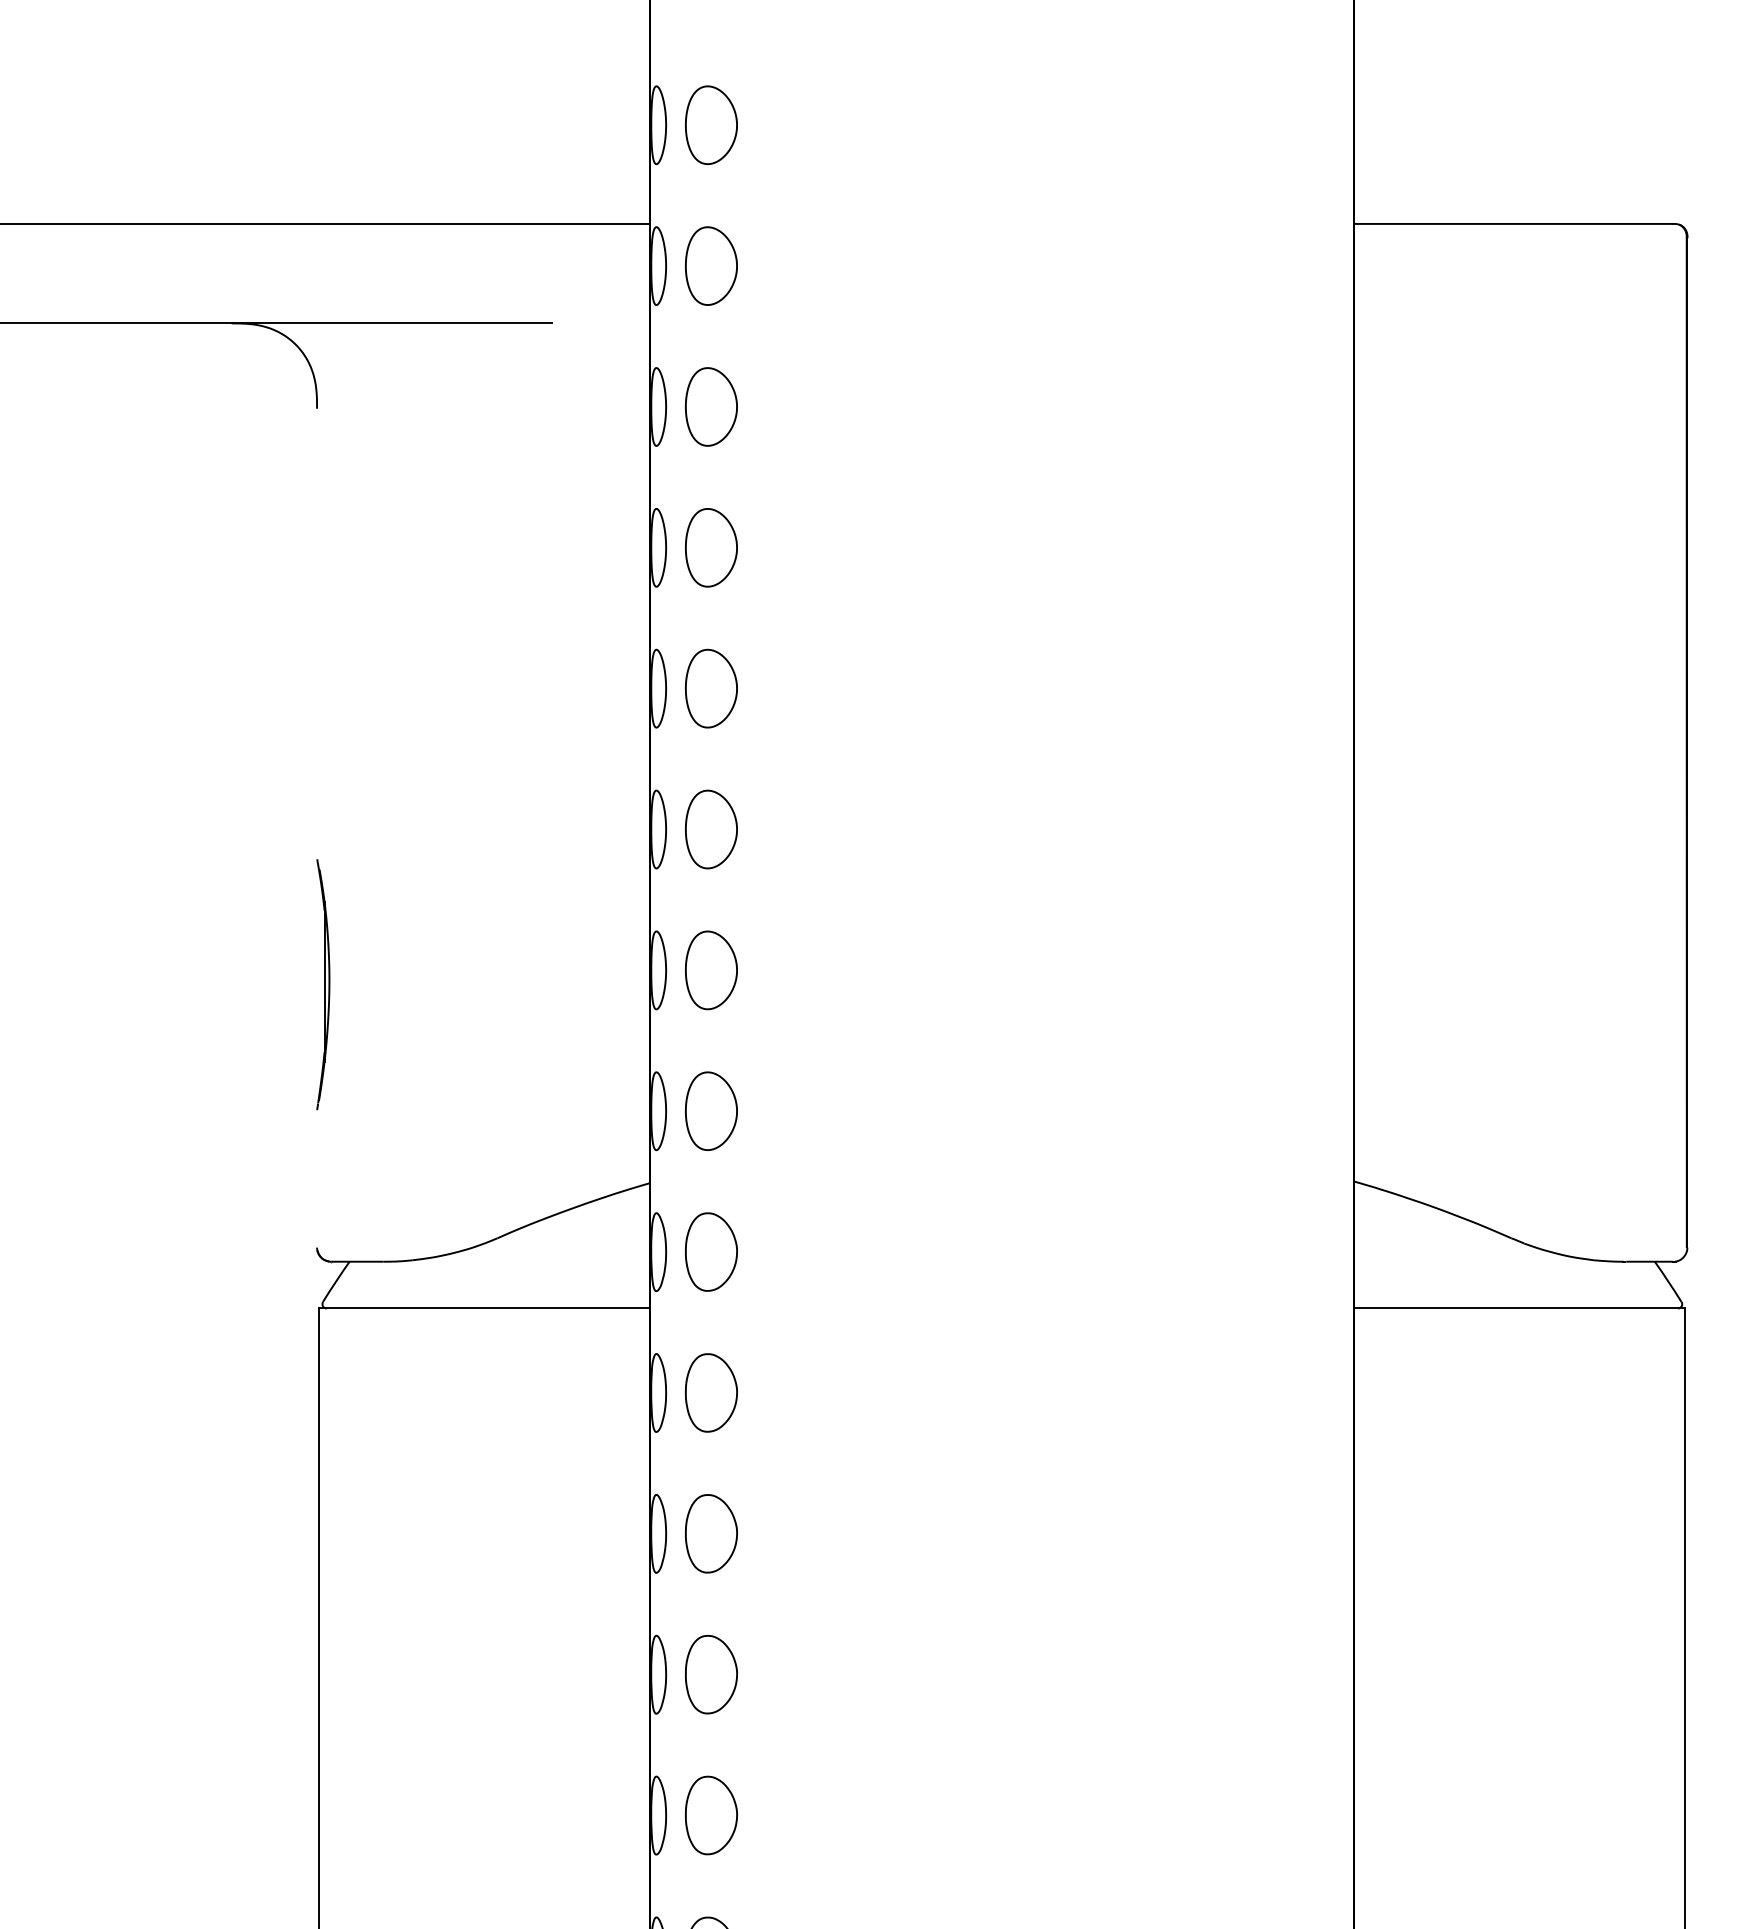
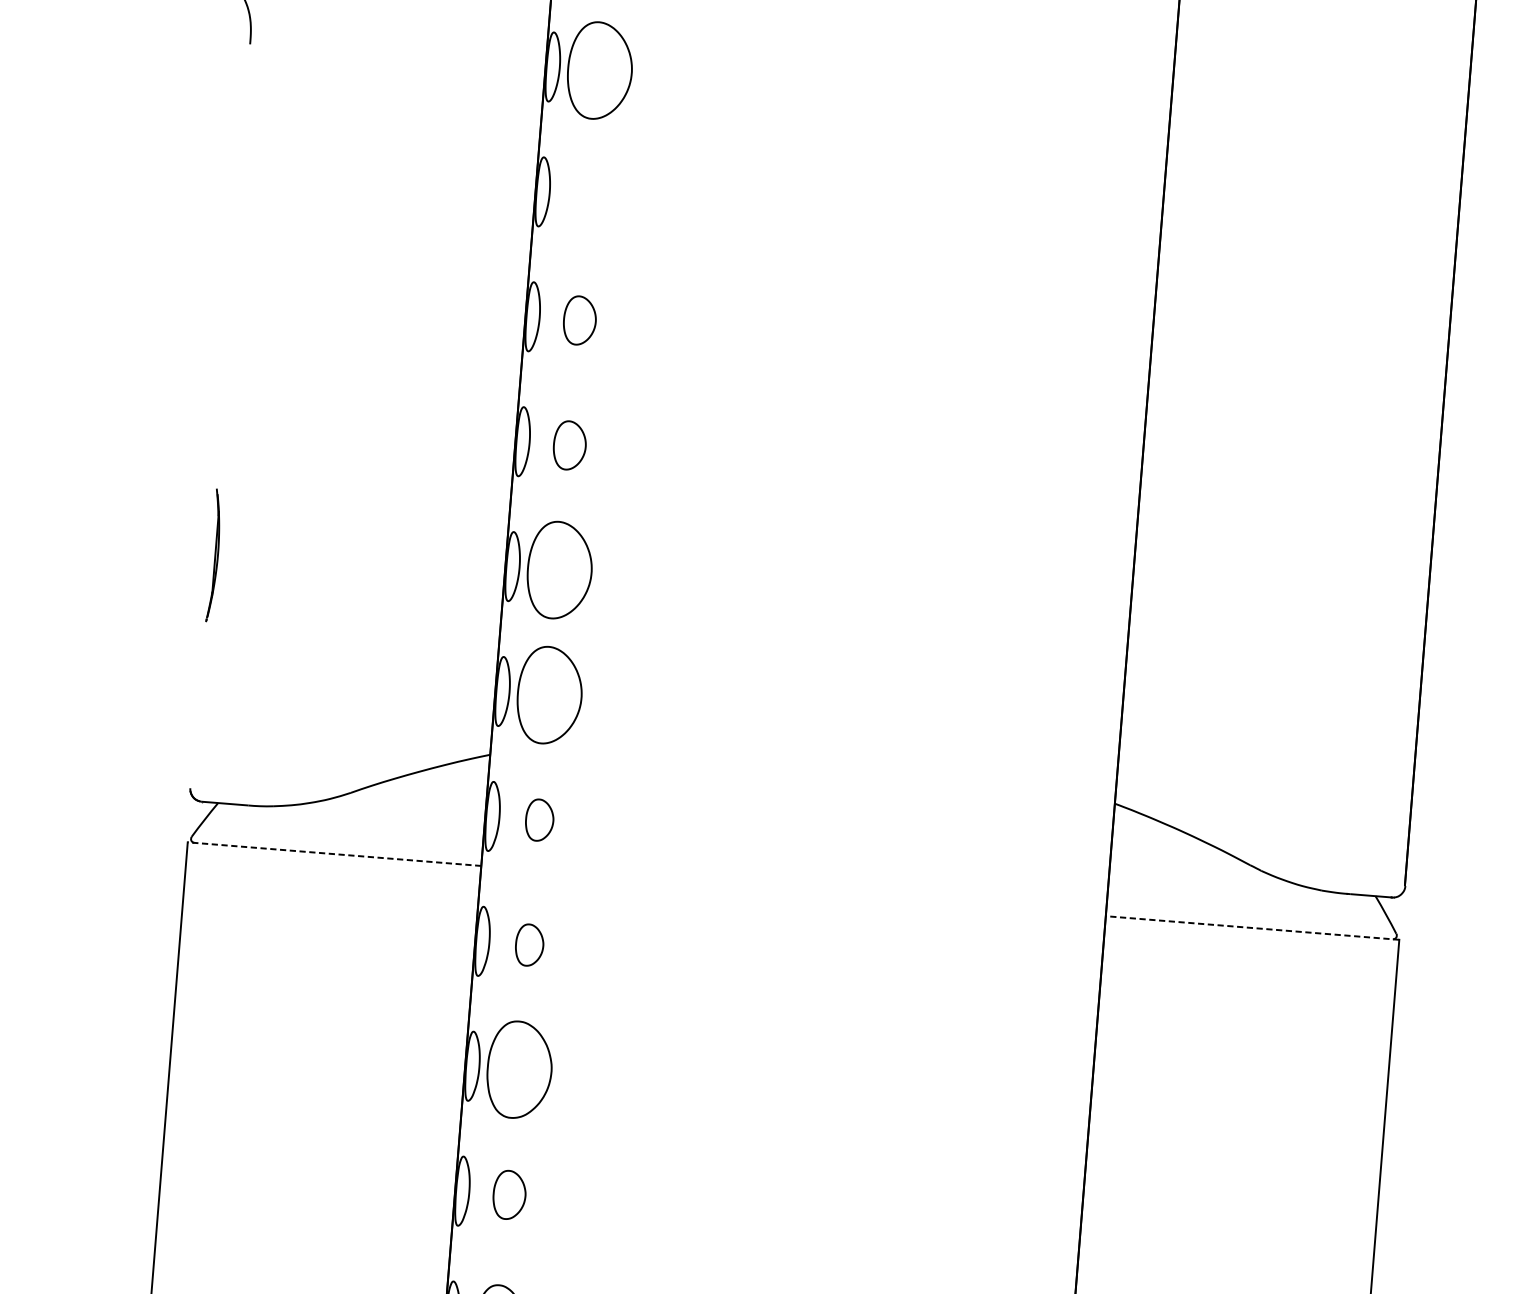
part: (711, 406) -> (600, 70), size x1.4
part: (711, 547) -> (590, 195), removed
part: (711, 688) -> (579, 320), size x0.7
part: (711, 829) -> (569, 445), size x0.7
part: (711, 970) -> (559, 570), size x1.4
part: (323, 984) -> (214, 555), size x0.6
part: (711, 1110) -> (549, 694), size x1.4
part: (711, 1251) -> (539, 819), size x0.6
line: (484, 1308) -> (334, 854), solid -> dashed
line: (1519, 1308) -> (1252, 927), solid -> dashed
part: (711, 1392) -> (529, 944), size x0.6
part: (711, 1533) -> (519, 1069), size x1.4
part: (711, 1674) -> (509, 1194), size x0.7

